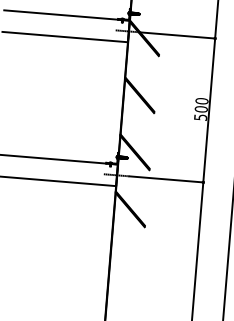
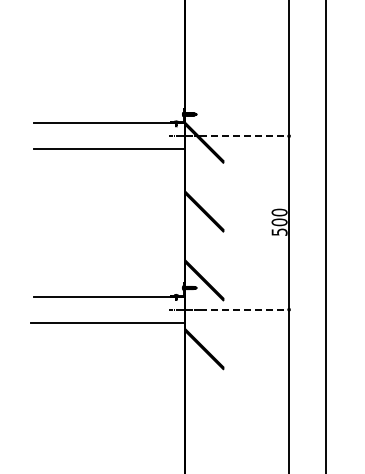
line: (178, 35) -> (244, 136), solid -> dashed
line: (166, 179) -> (244, 309), solid -> dashed

